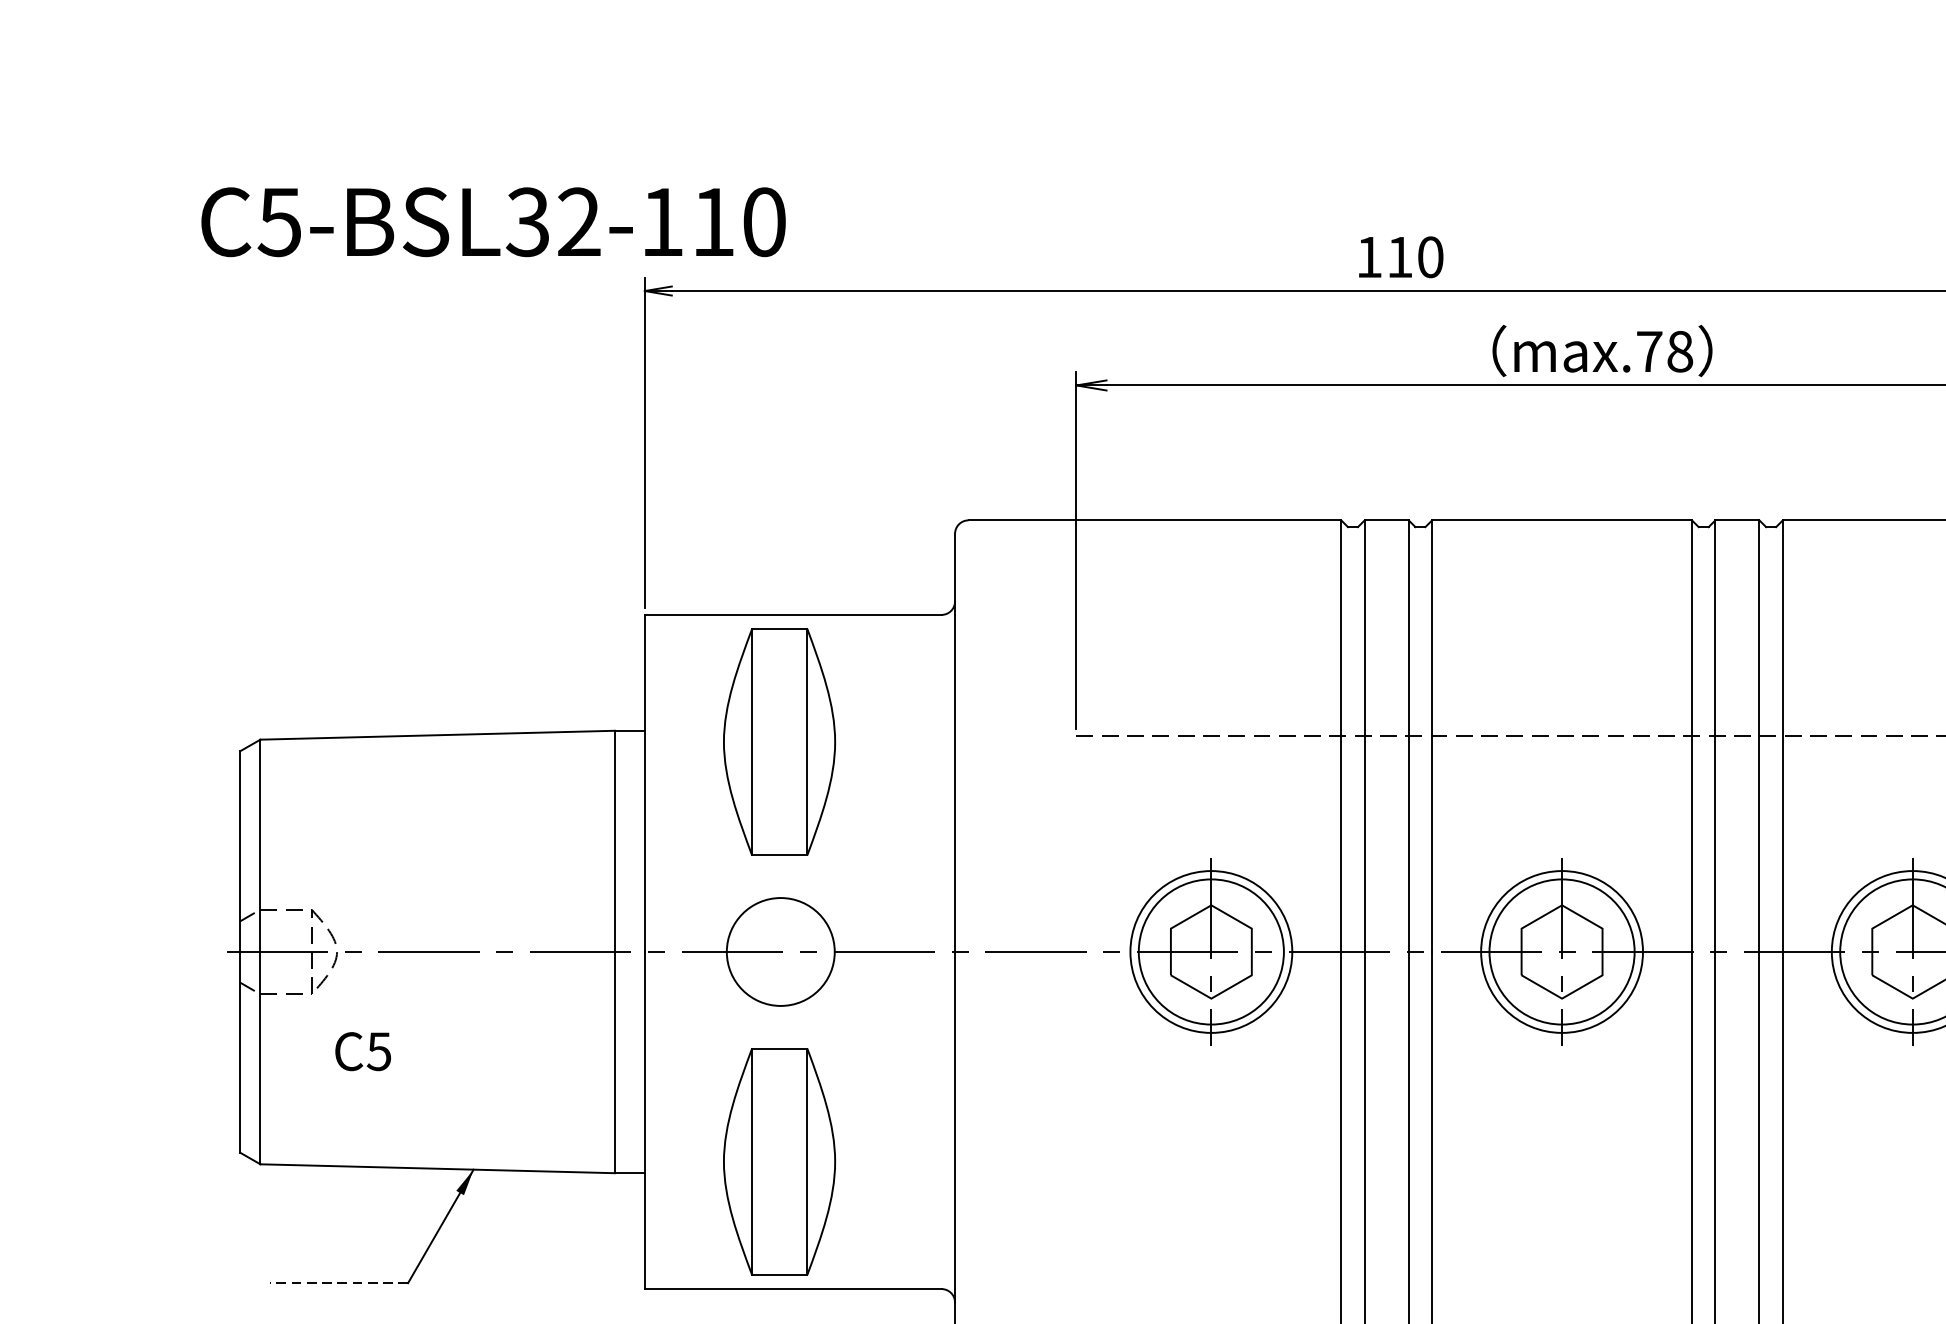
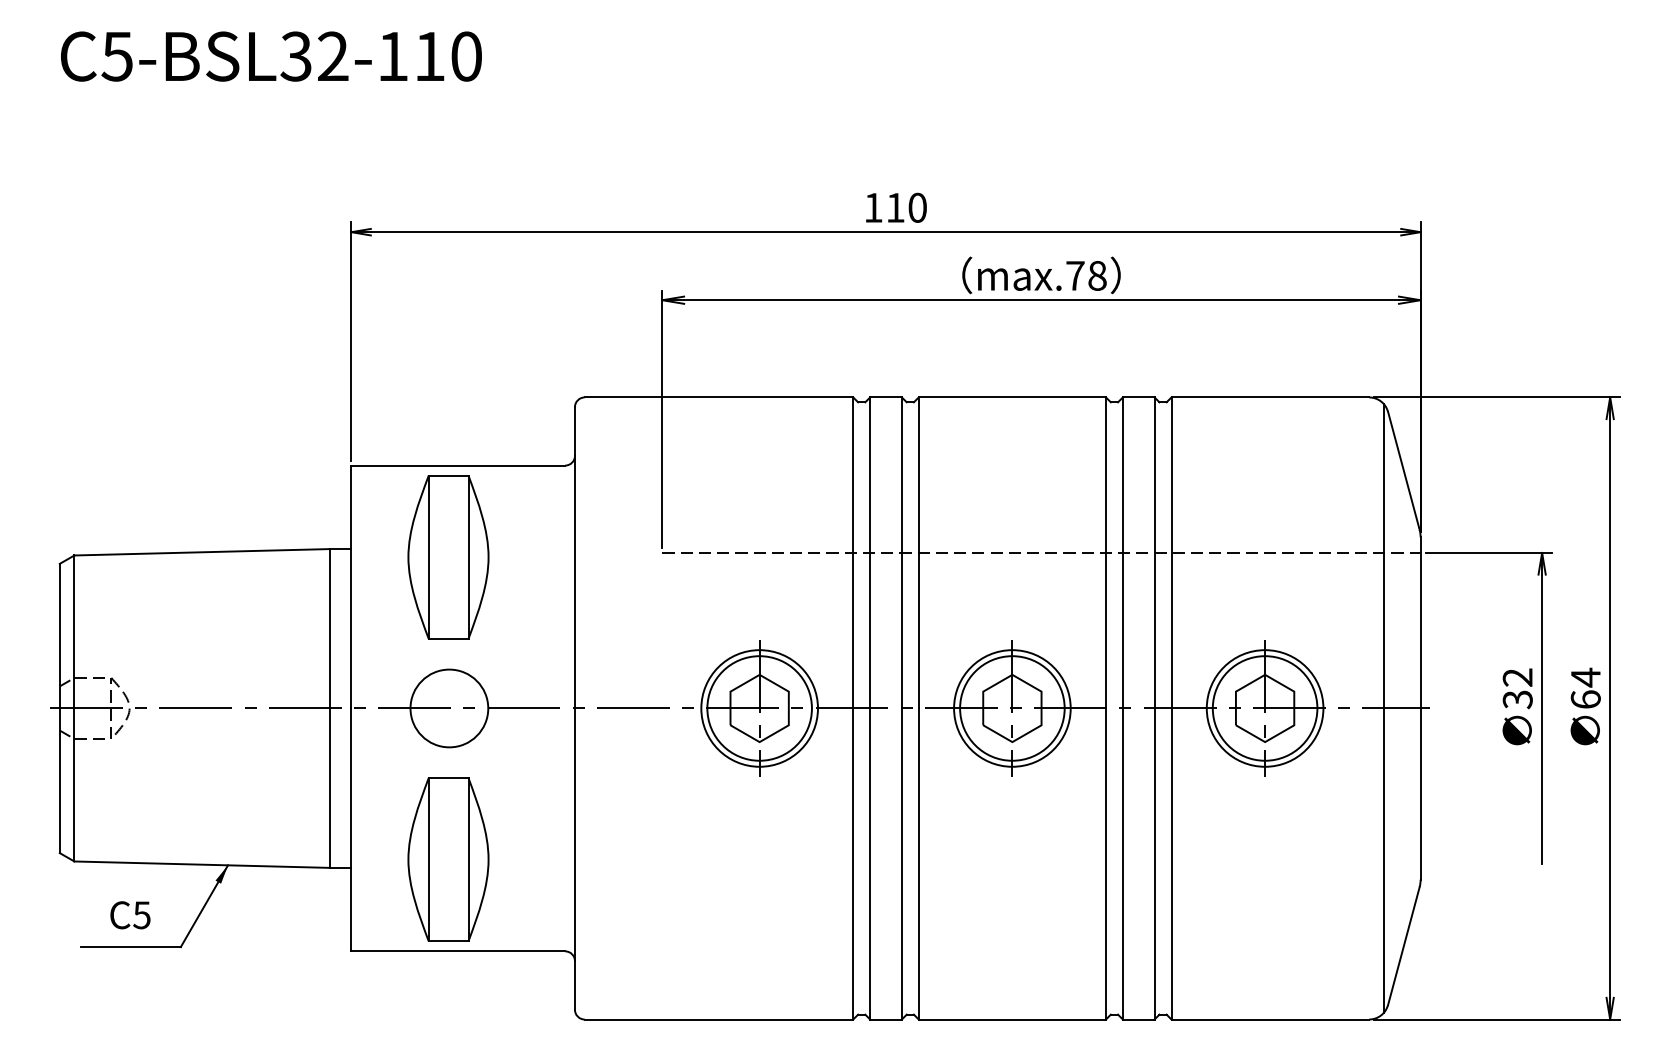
text: (493, 222) -> (271, 56), moved
text: (363, 1051) -> (130, 915), moved
line: (338, 1283) -> (130, 947), dashed -> solid

